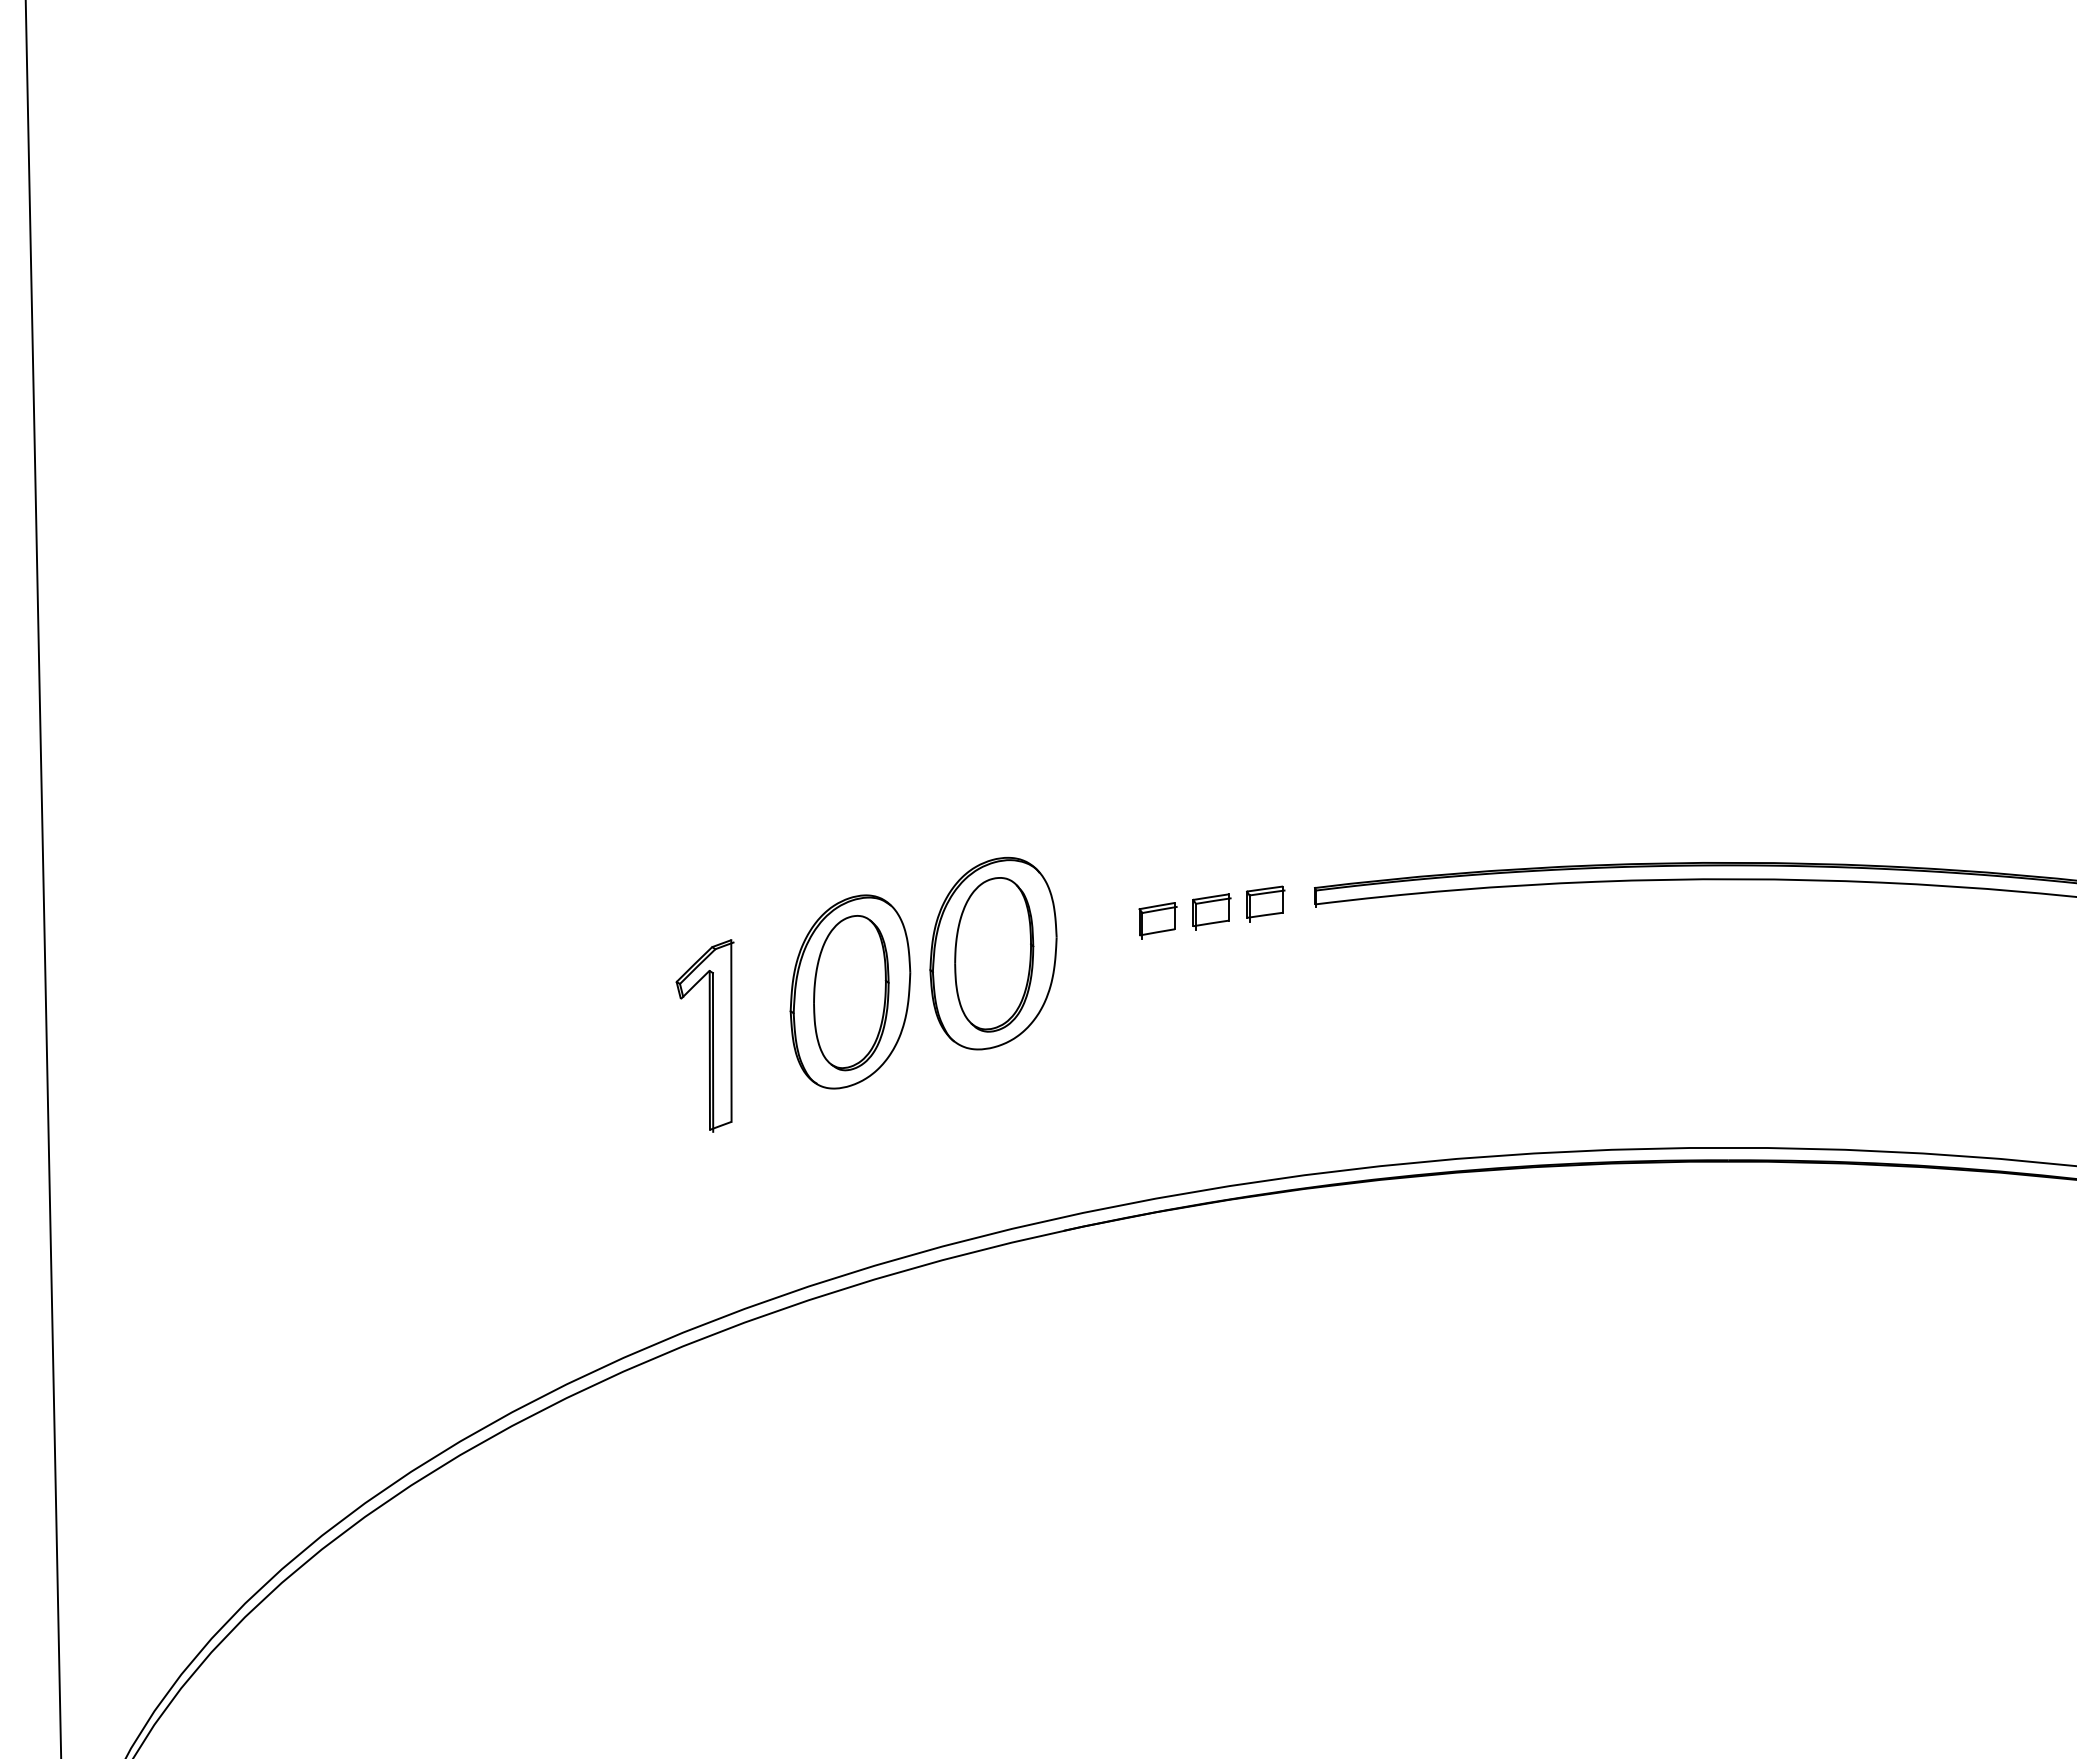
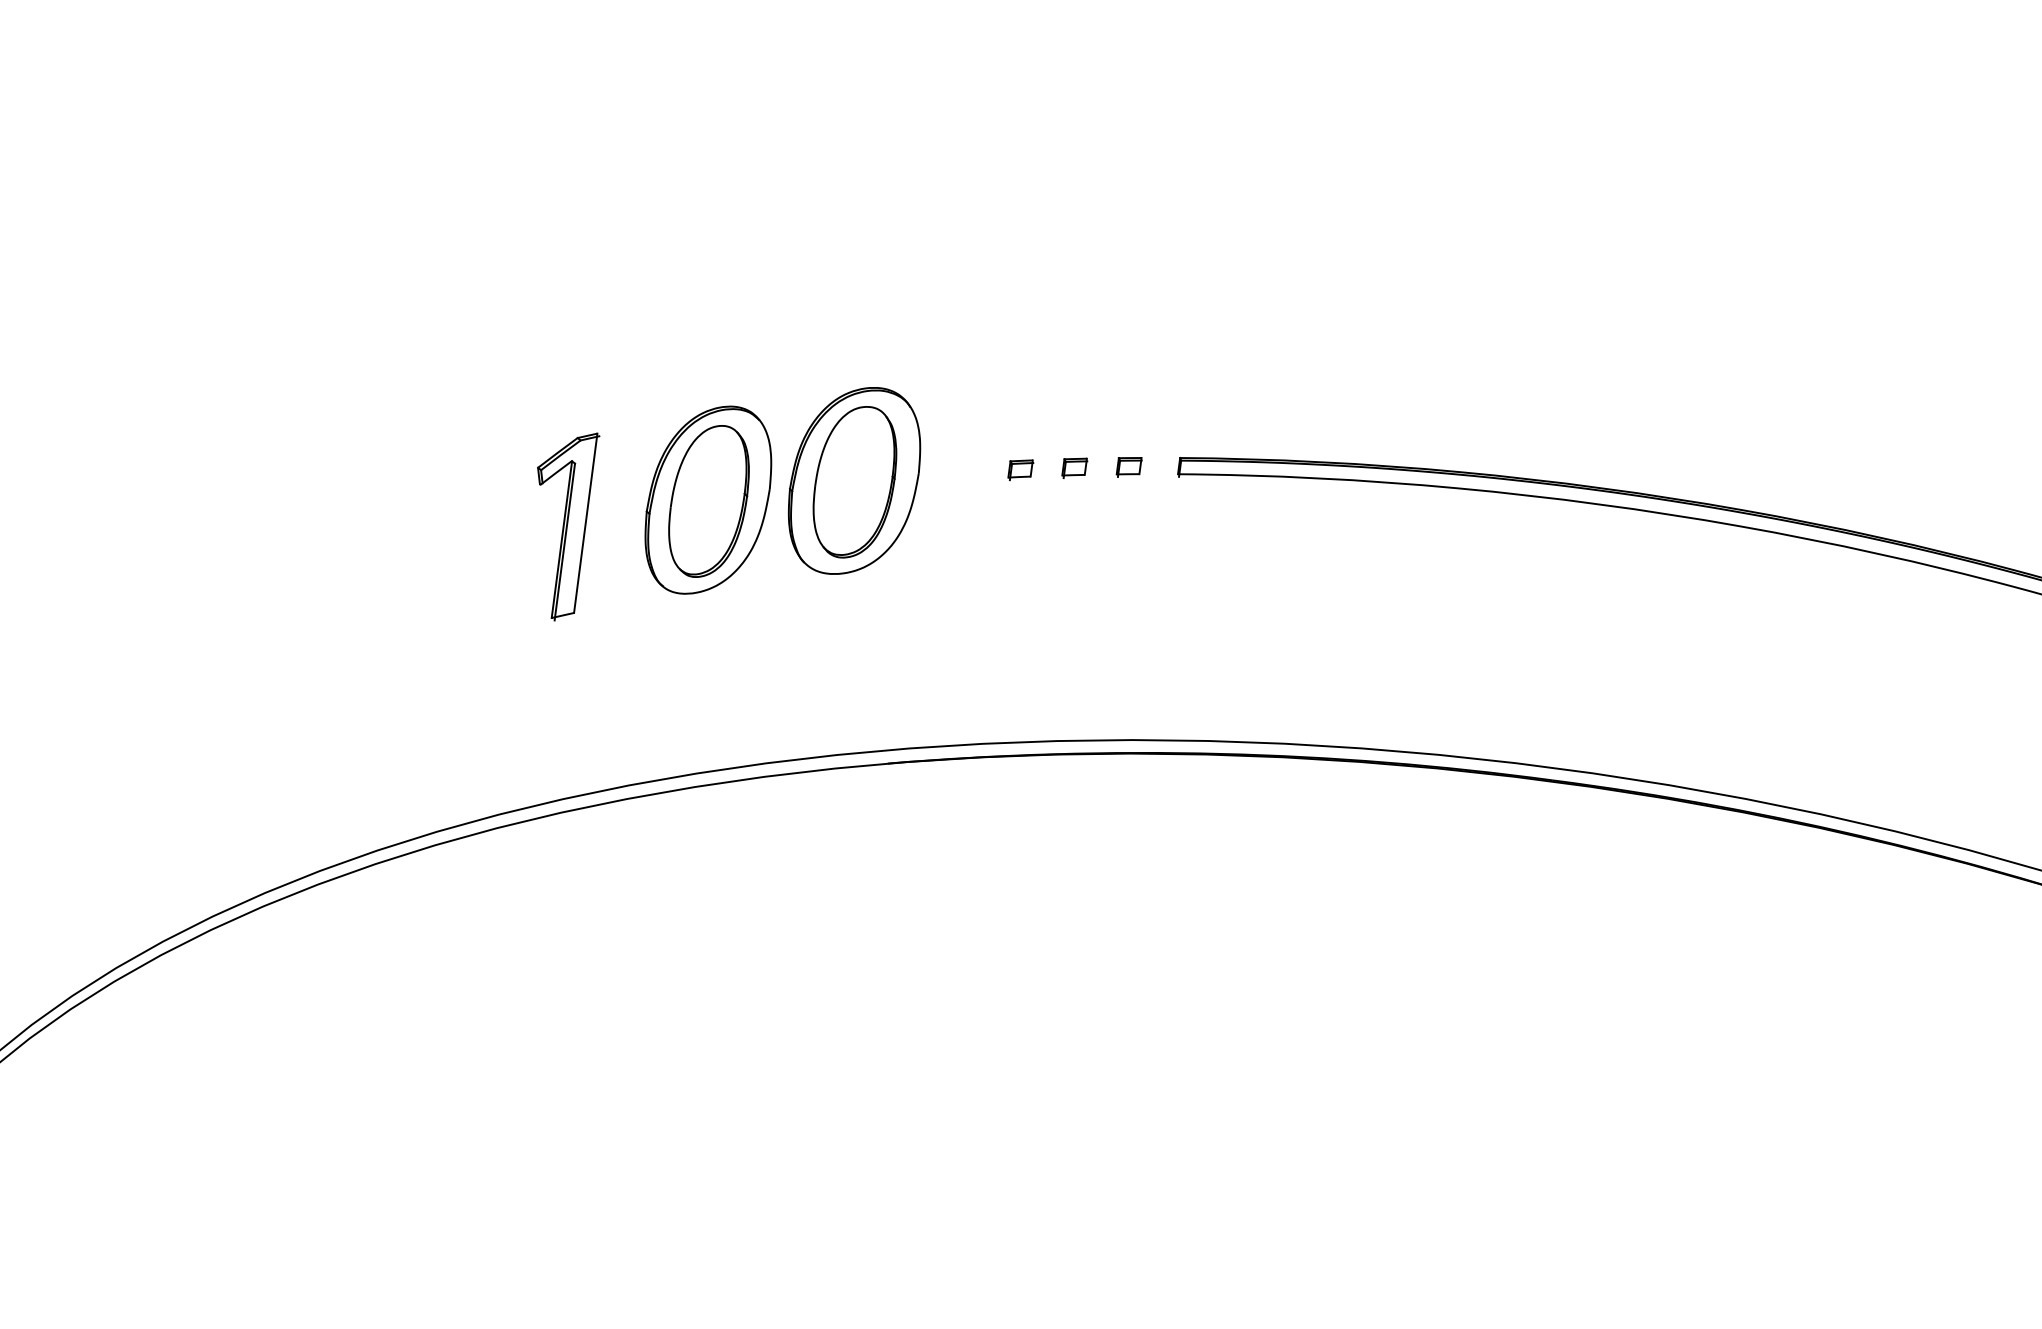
part: (1265, 903) -> (1129, 466), size x0.62
part: (1210, 911) -> (1074, 467), size x0.62
part: (1157, 920) -> (1020, 469), size x0.62

